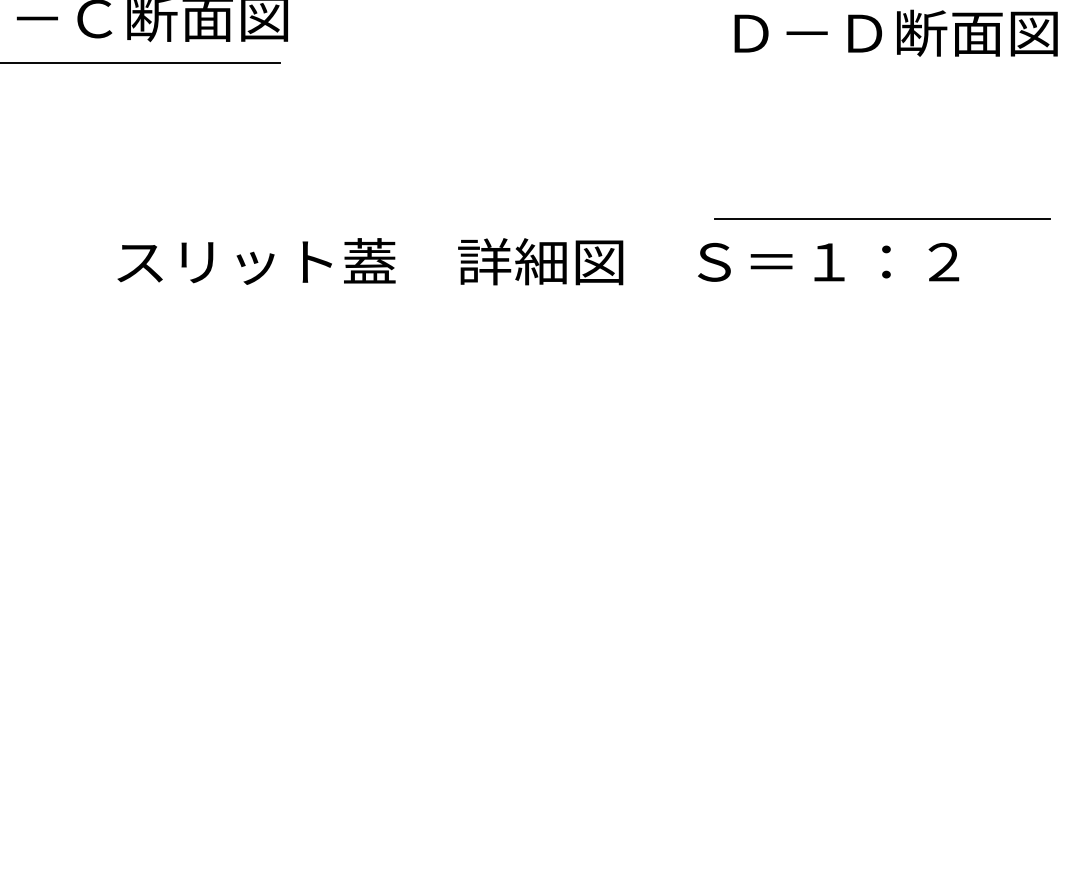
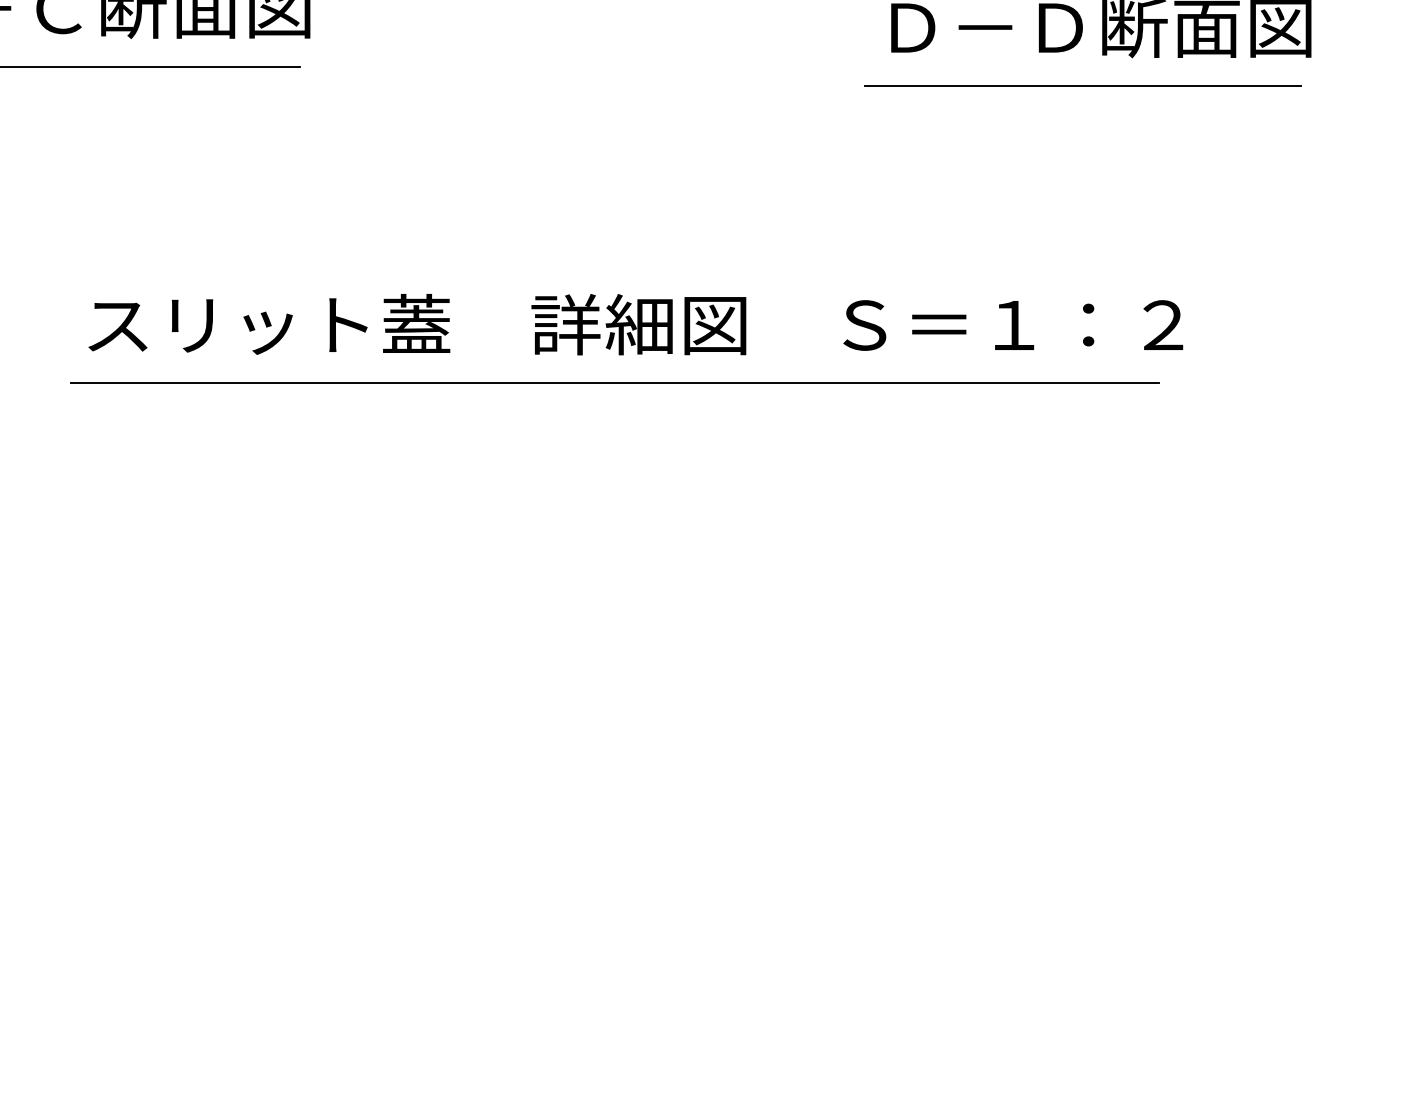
line: (882, 218) -> (1083, 85), moved
line: (521, 306) -> (613, 382), added

